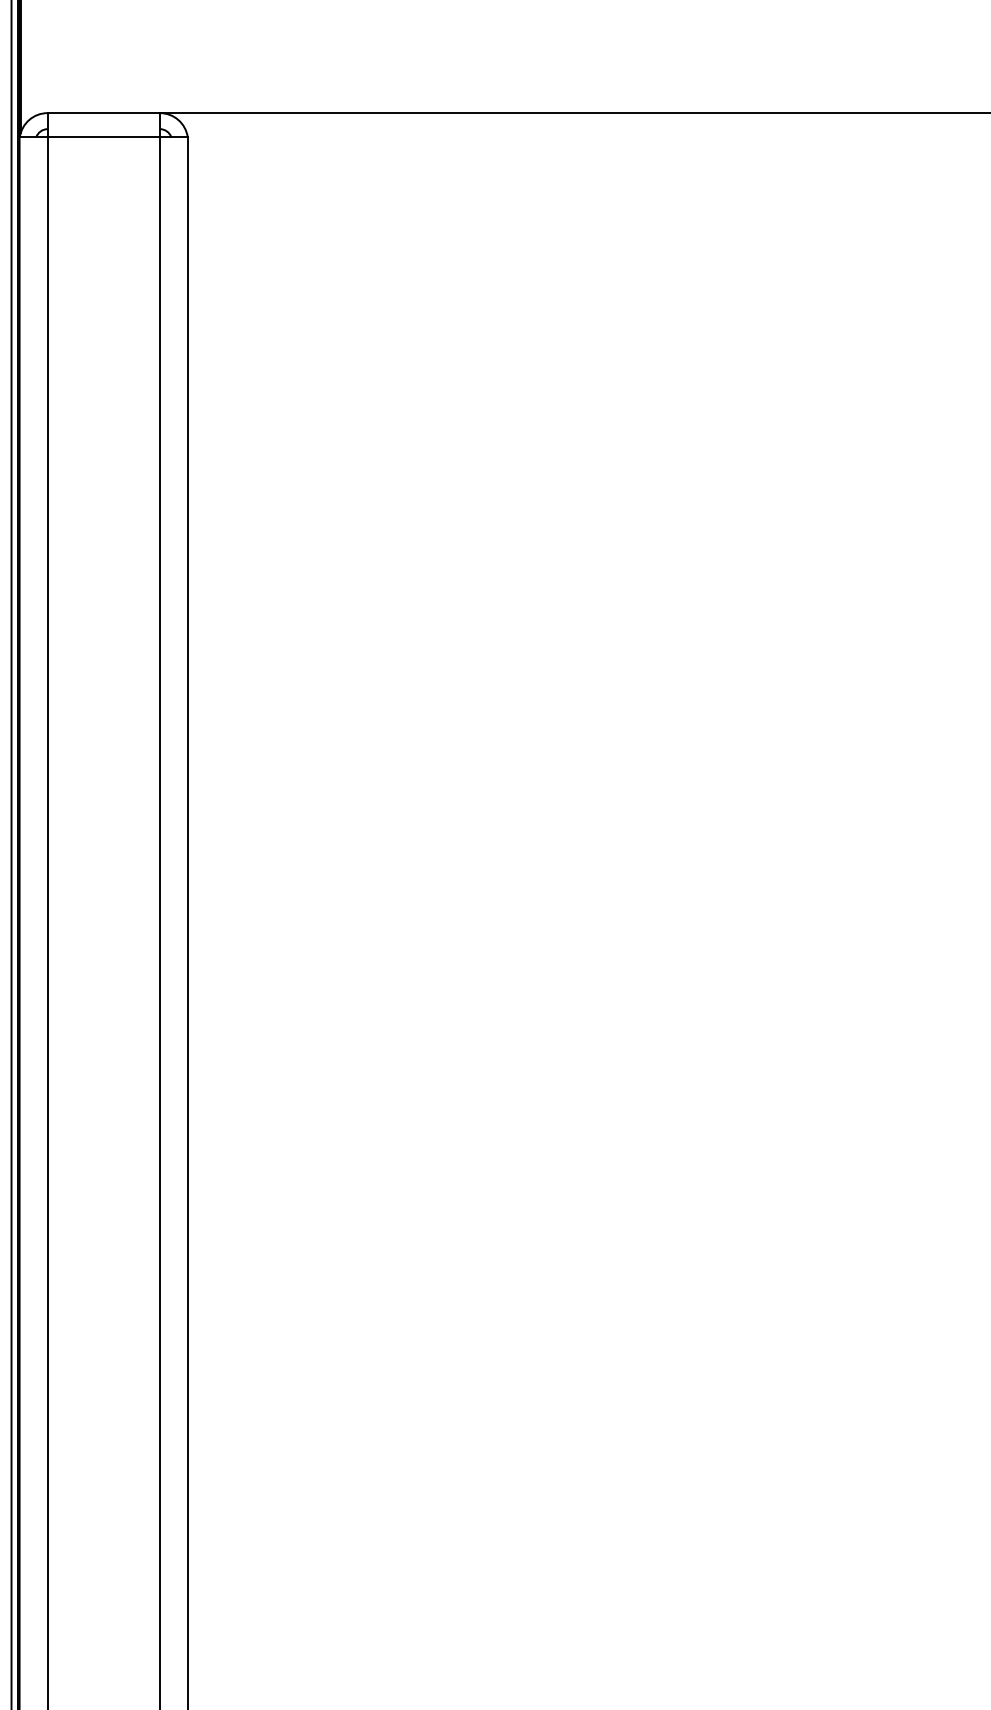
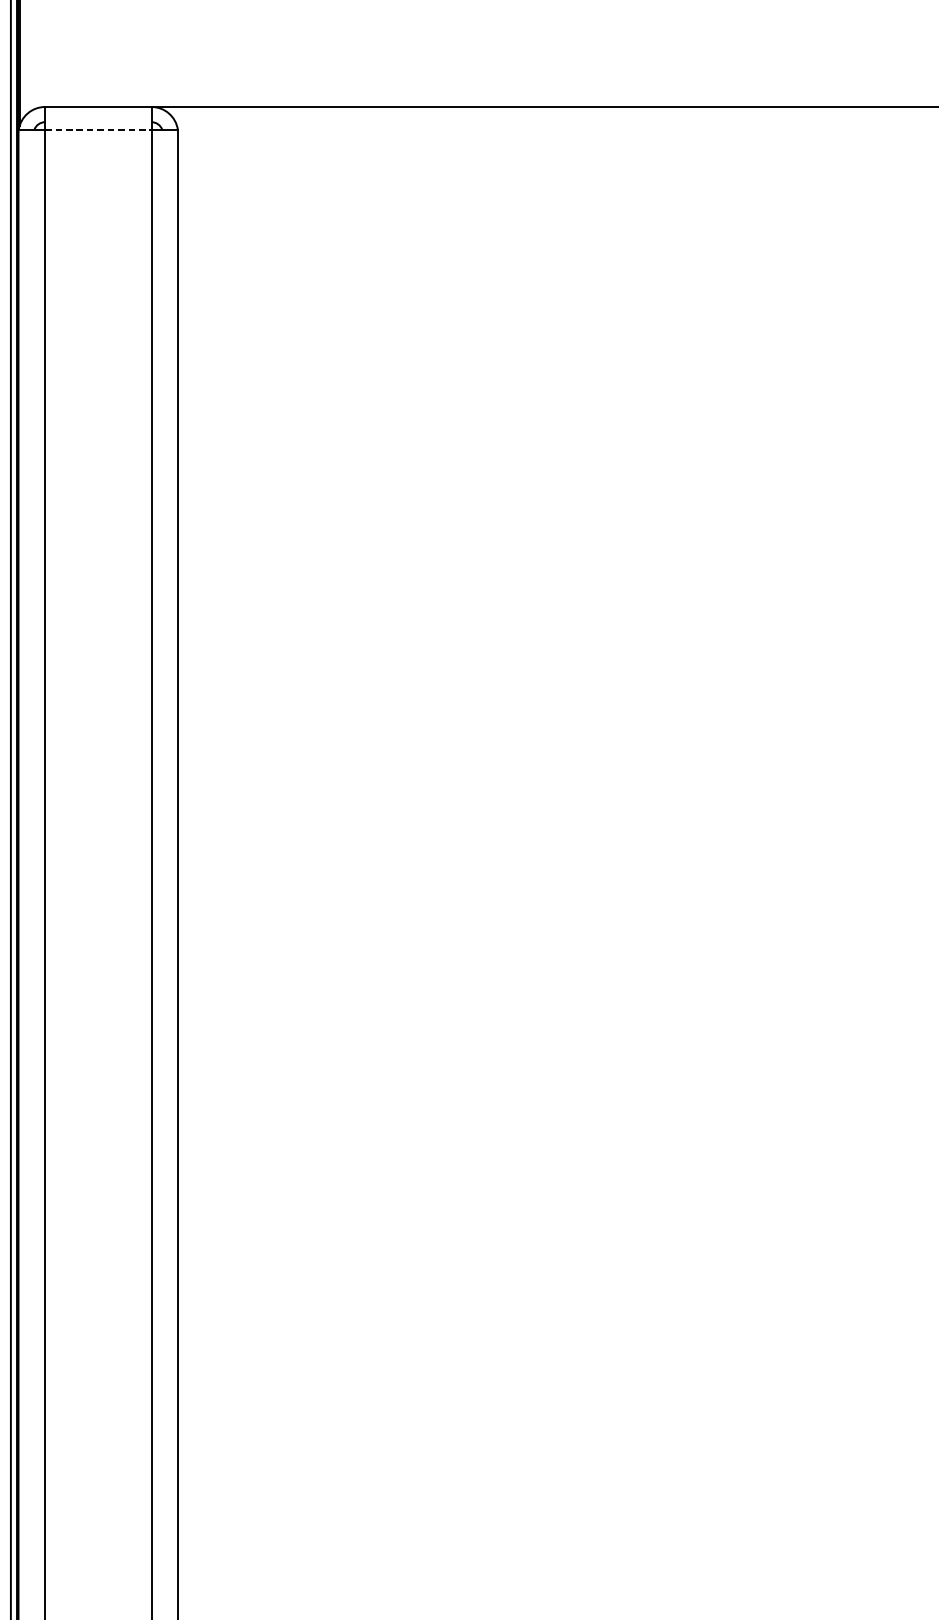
line: (104, 137) -> (98, 130), solid -> dashed

